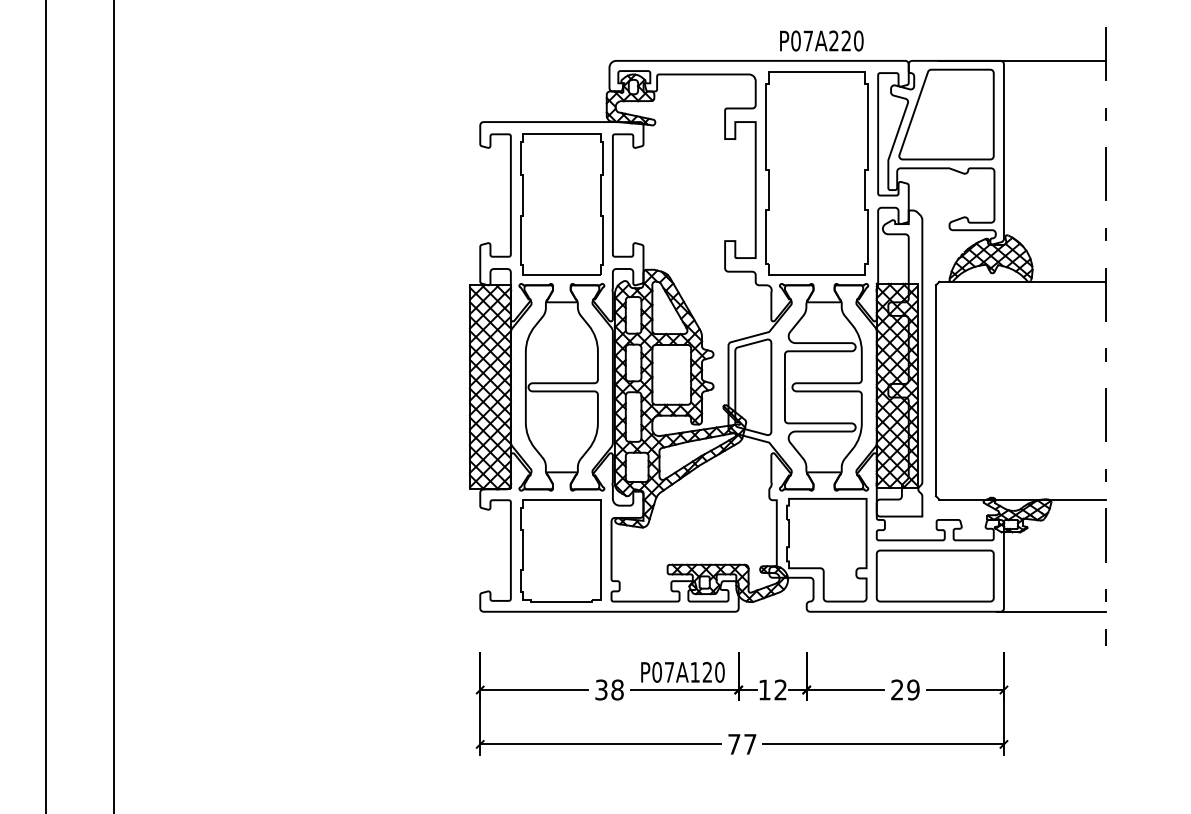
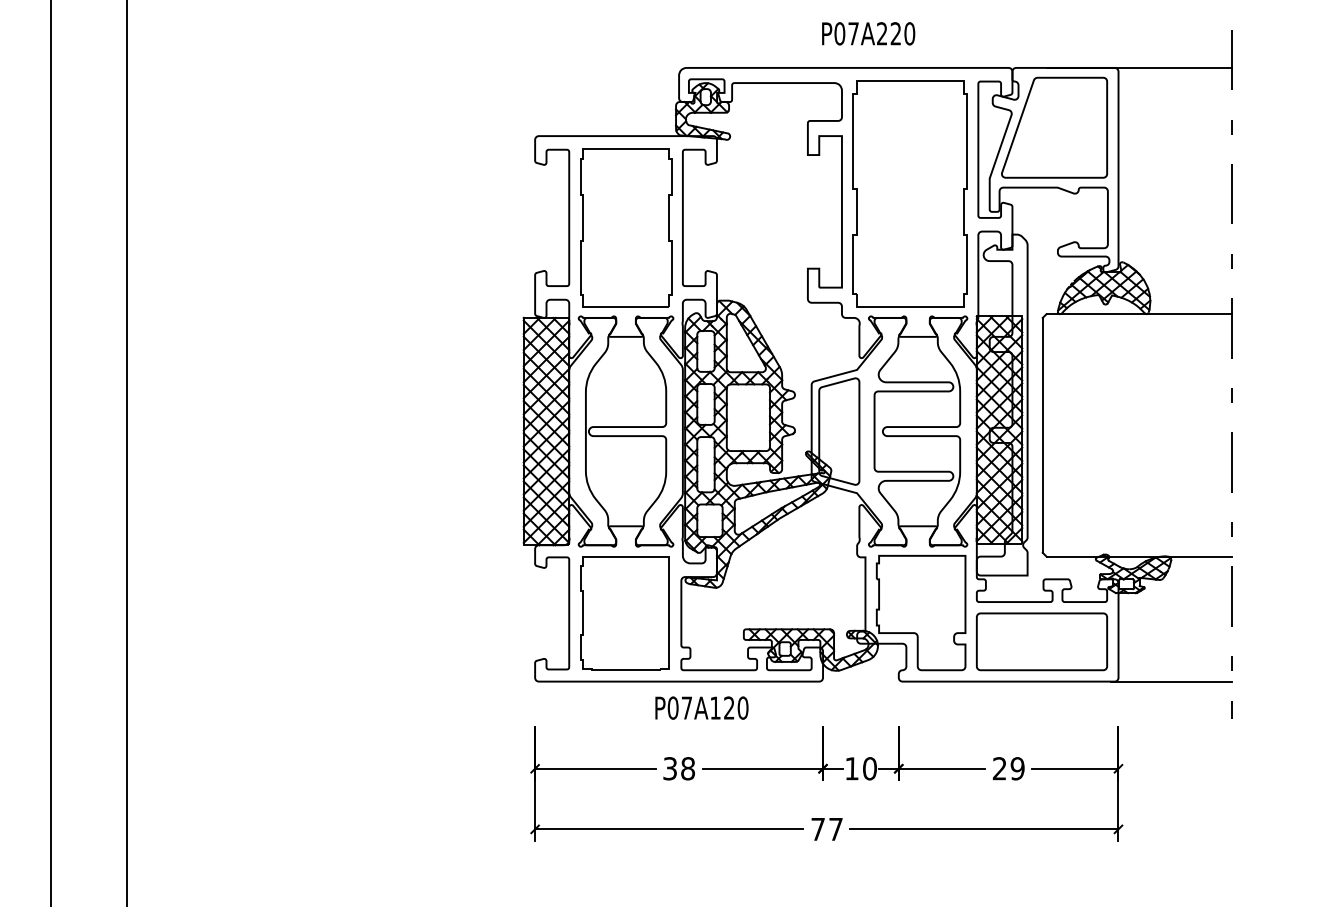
text: (821, 40) -> (868, 33), moved
text: (682, 671) -> (701, 707), moved
text: (780, 689) -> (869, 768), 12 -> 10

